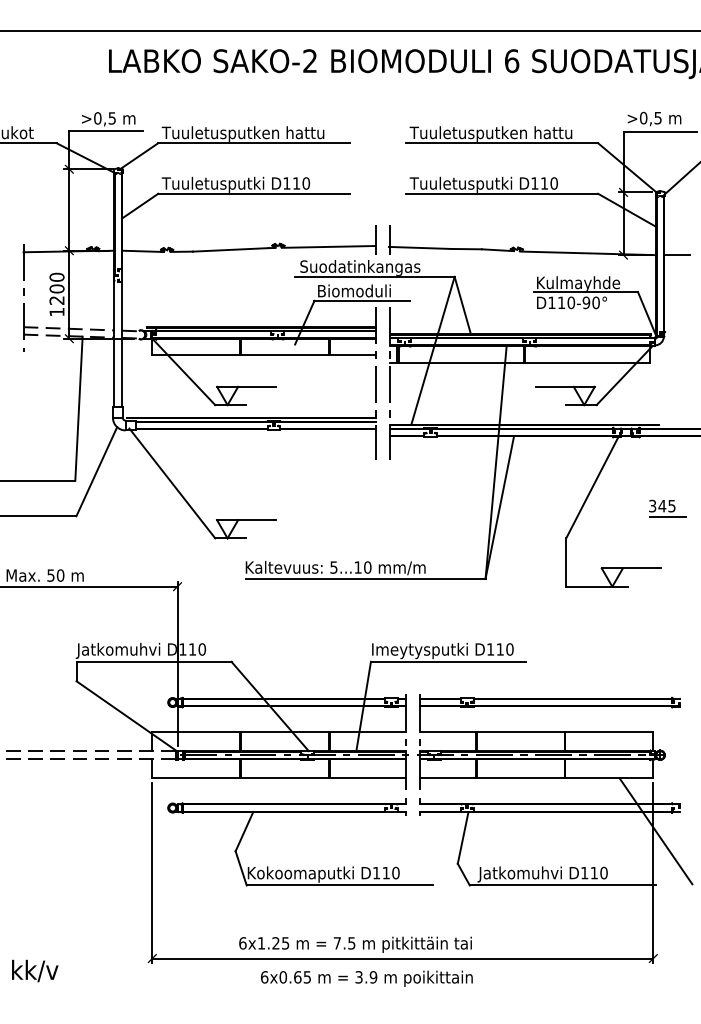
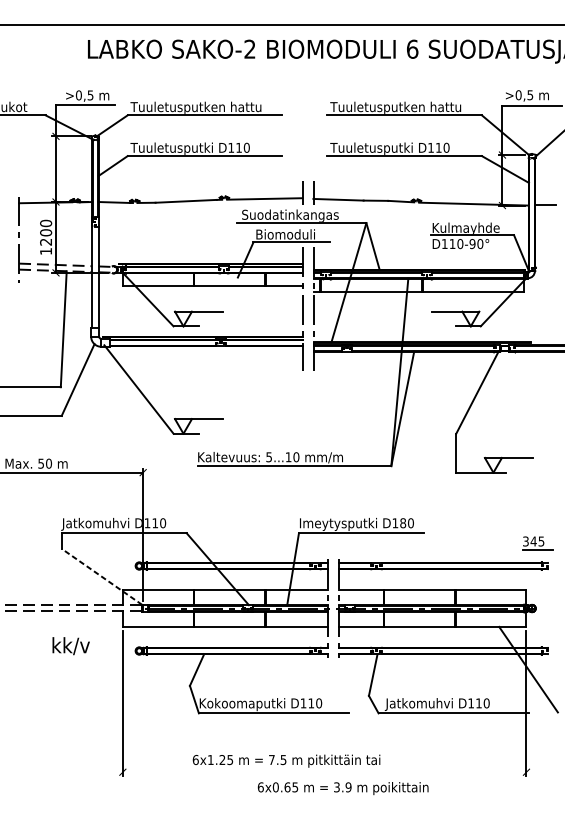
part: (667, 508) -> (537, 543), moved
text: (500, 649) -> (403, 523), D110 -> D180
line: (126, 716) -> (102, 577), solid -> dashed
line: (402, 958) -> (324, 772), removed
text: (35, 970) -> (71, 645), moved
text: (366, 978) -> (342, 788), moved

